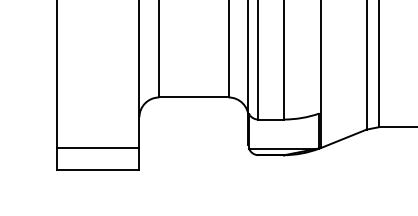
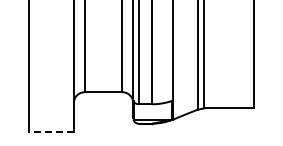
line: (98, 147) -> (51, 119), removed
line: (98, 169) -> (51, 131), solid -> dashed

